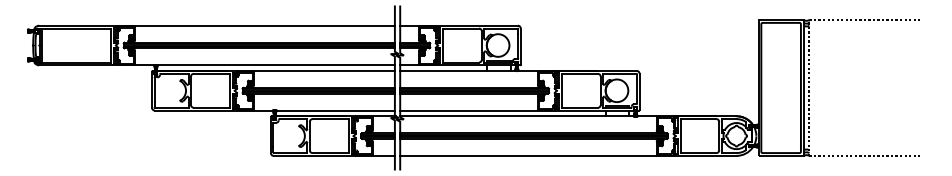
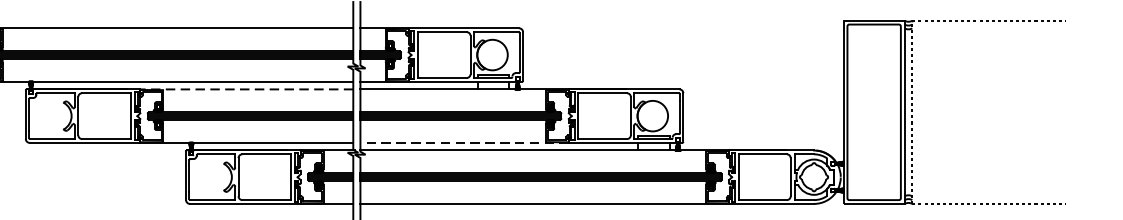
line: (315, 70) -> (246, 88), solid -> dashed
line: (476, 110) -> (463, 142), solid -> dashed

